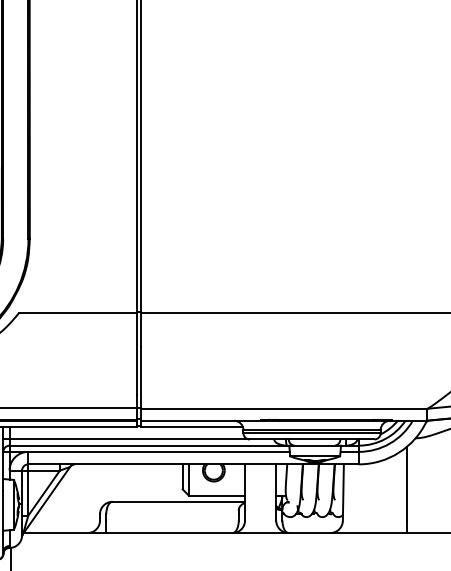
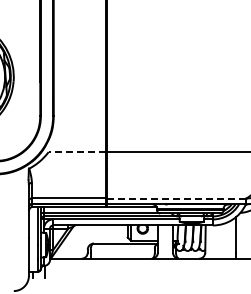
line: (78, 313) -> (77, 152), solid -> dashed
line: (283, 408) -> (176, 198), solid -> dashed

